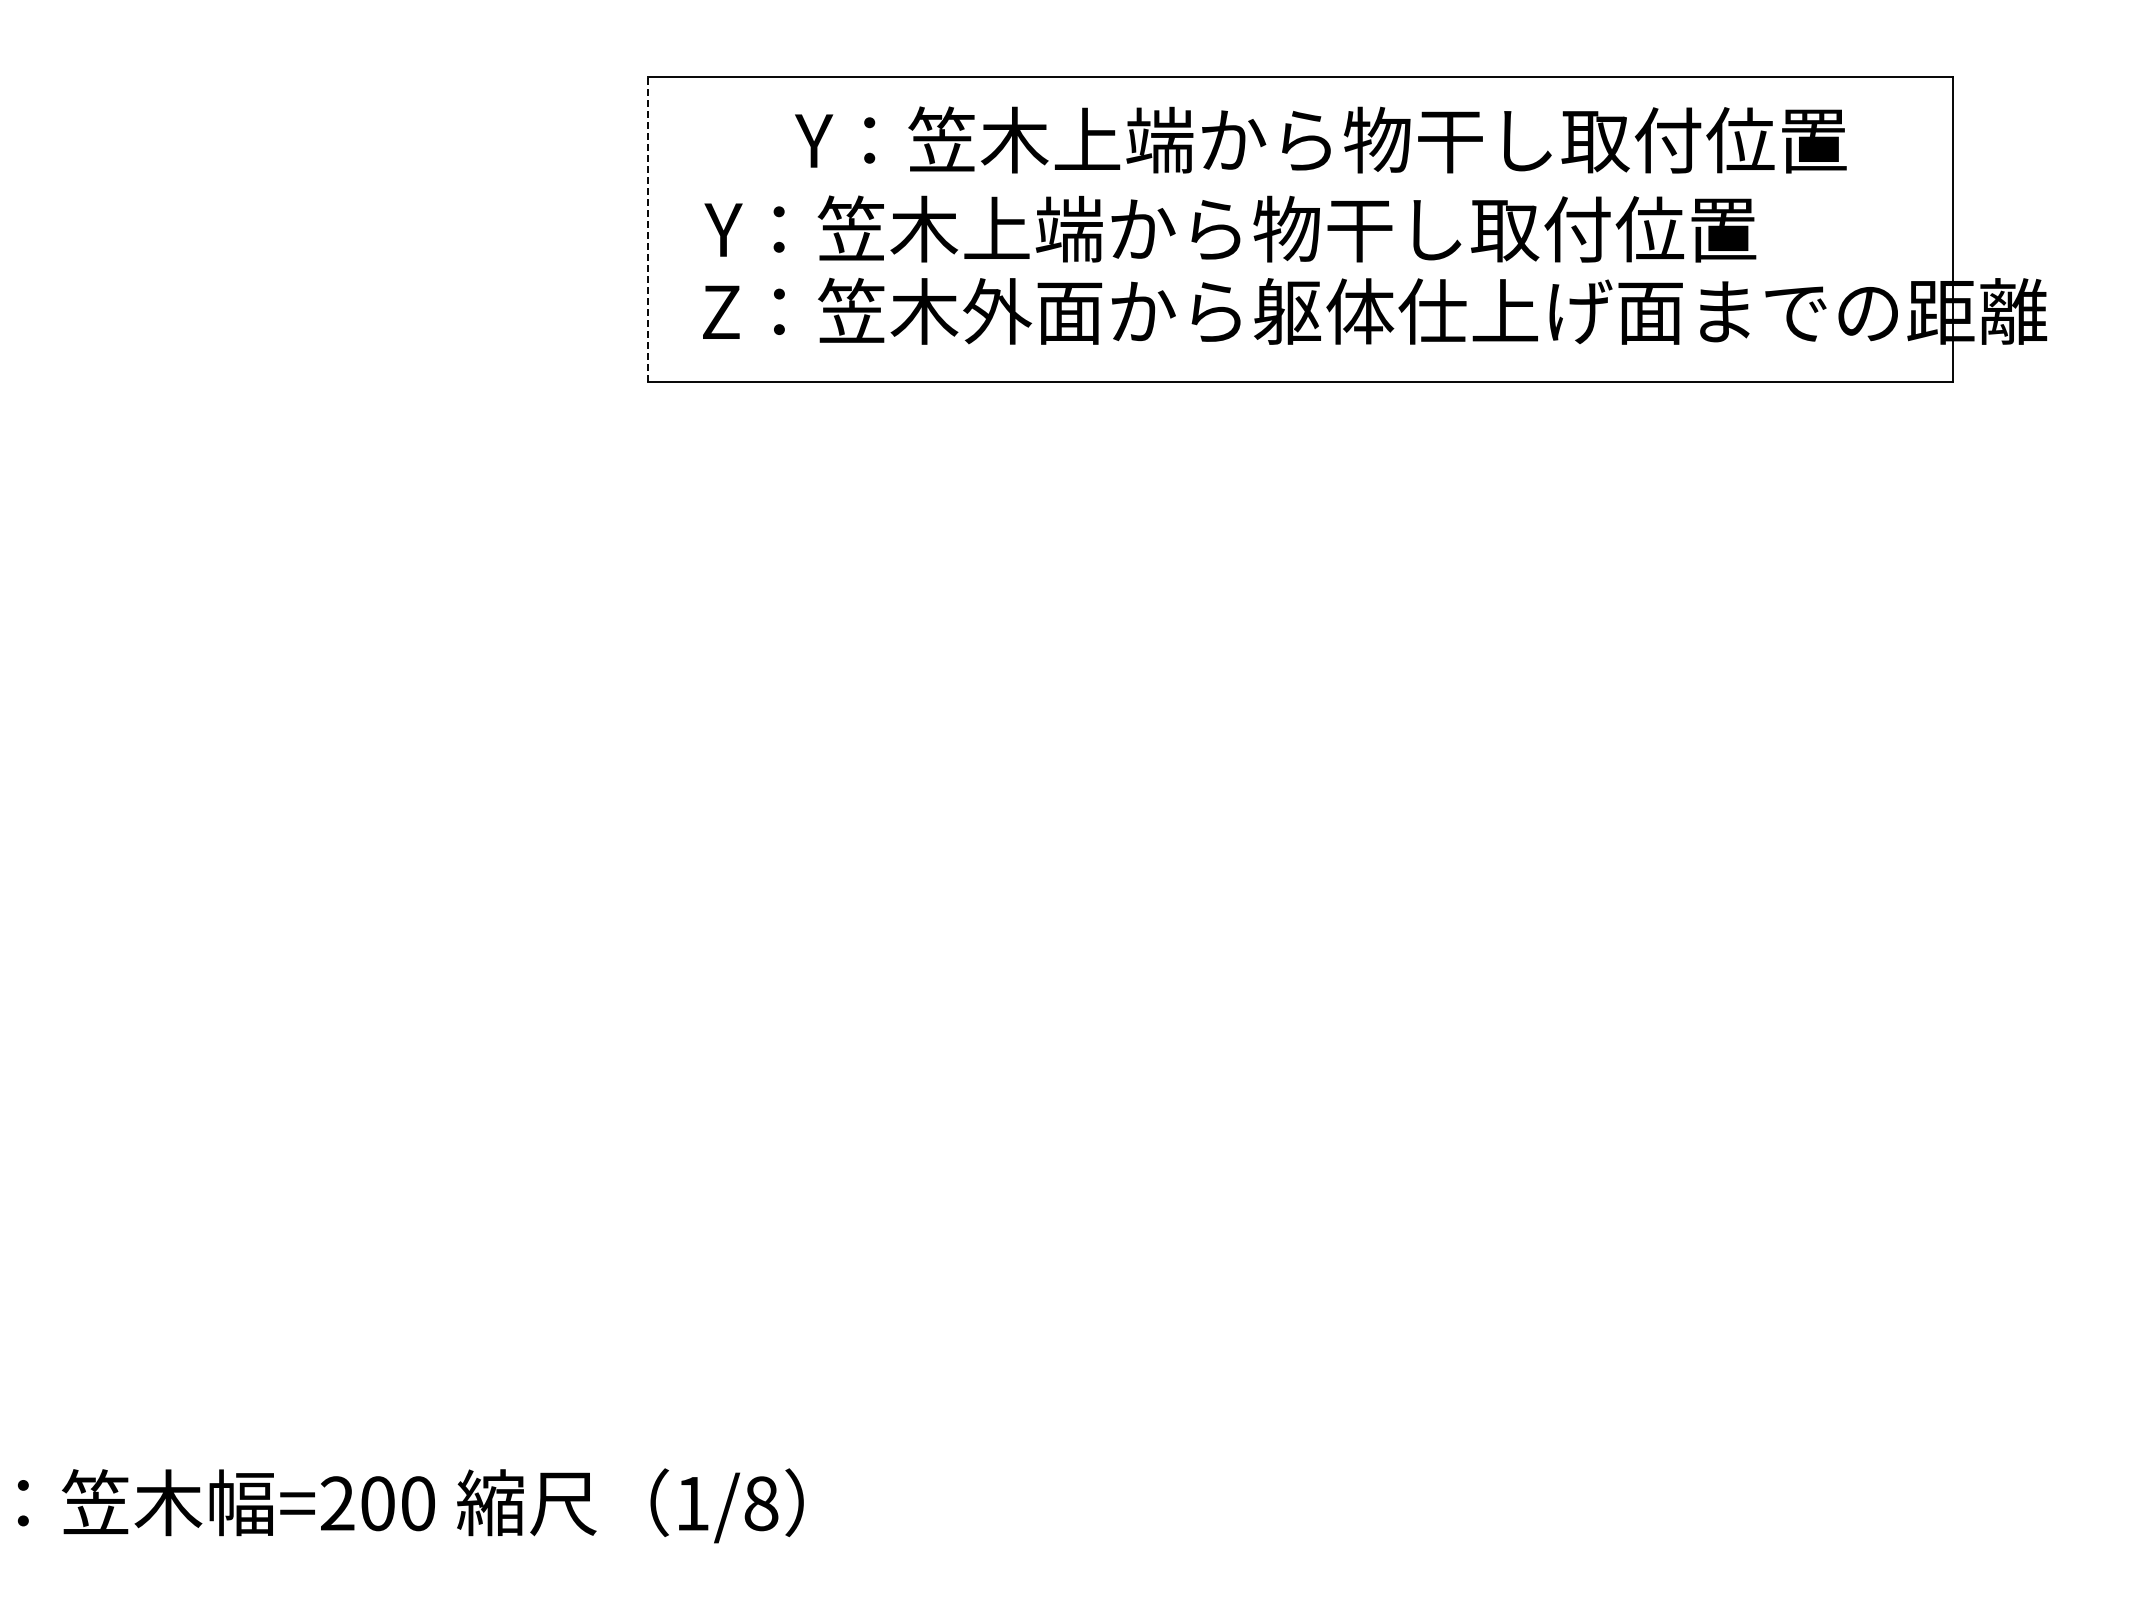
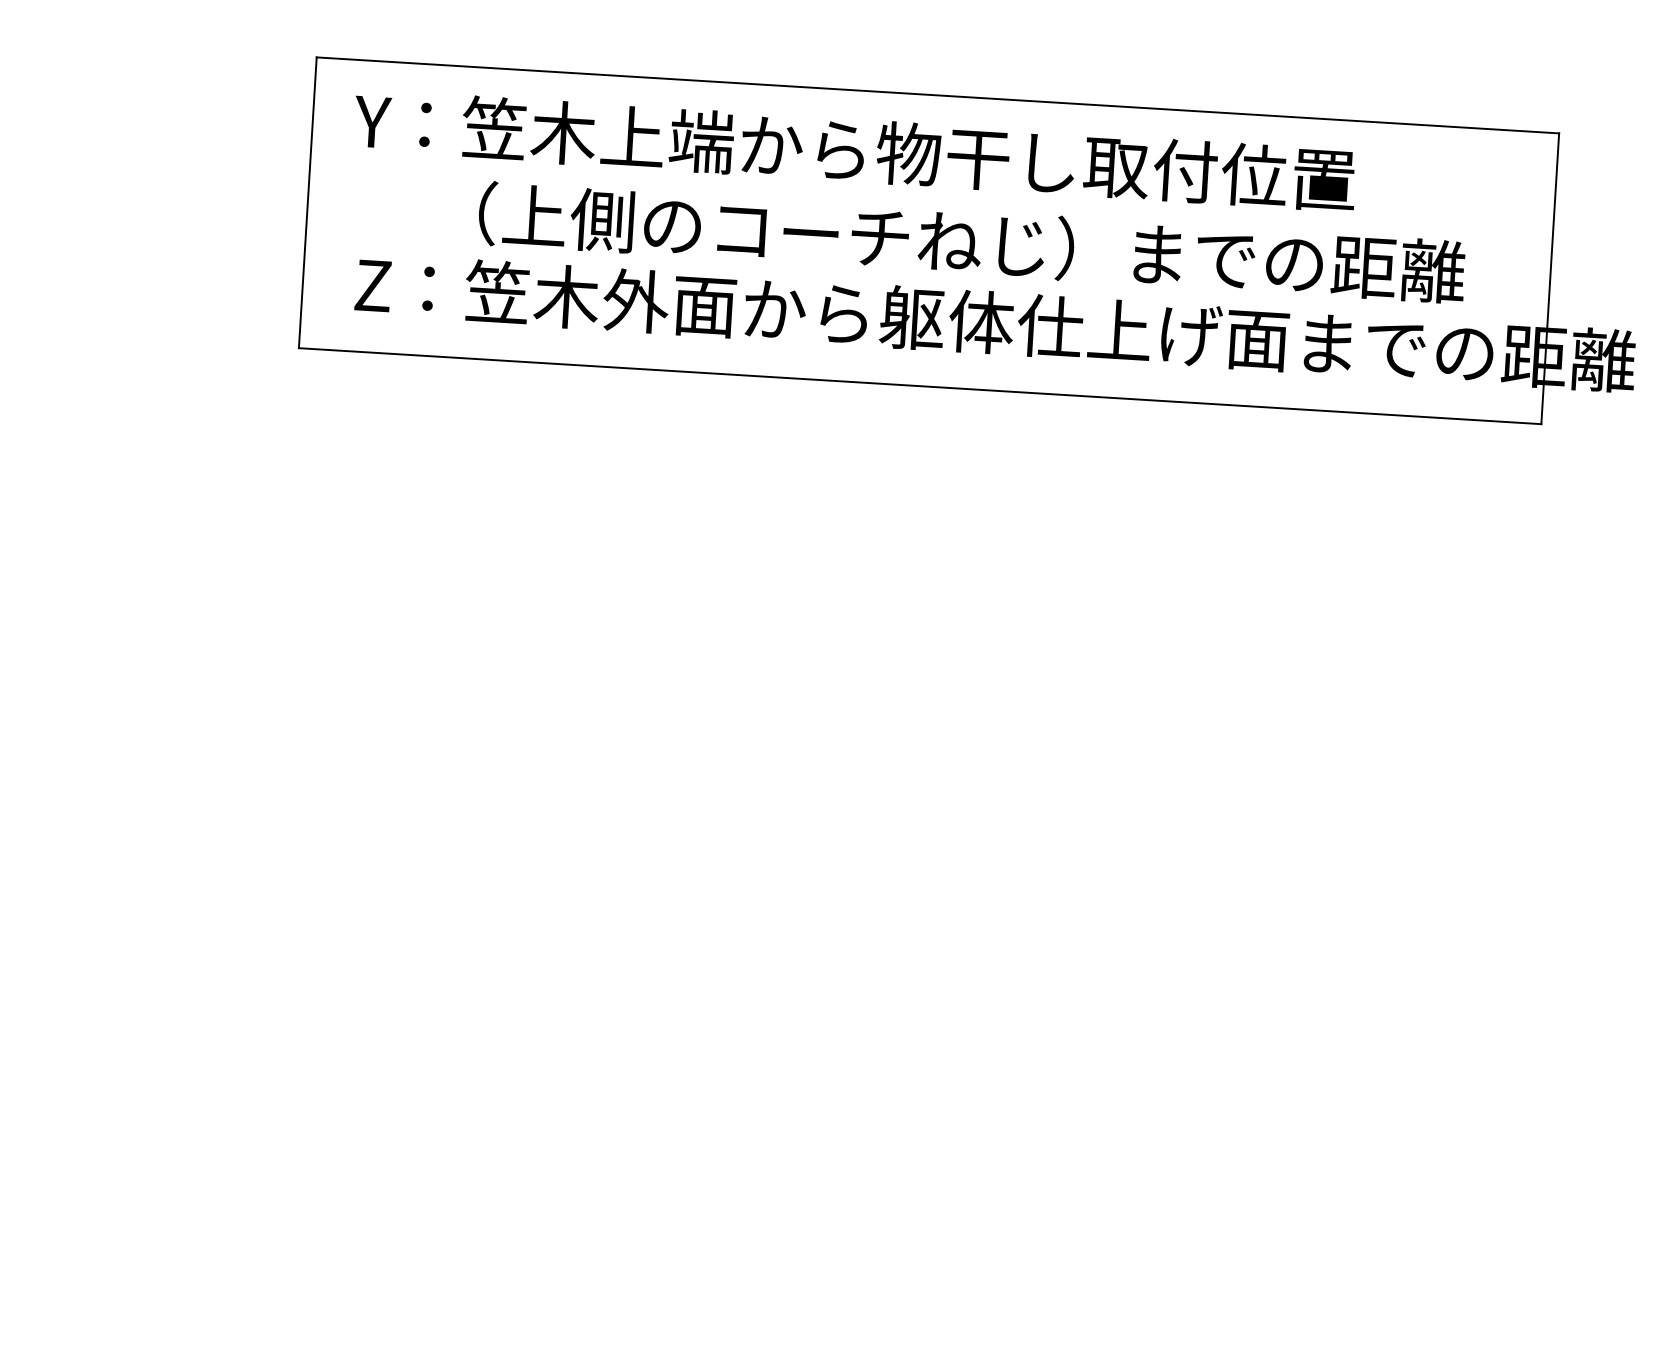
text: (1320, 139) -> (854, 150), moved
text: (1283, 228) -> (913, 238), Y：笠木上端から物干し取付位置 -> （上側のコーチねじ）までの距離
line: (647, 229) -> (307, 202), dashed -> solid

